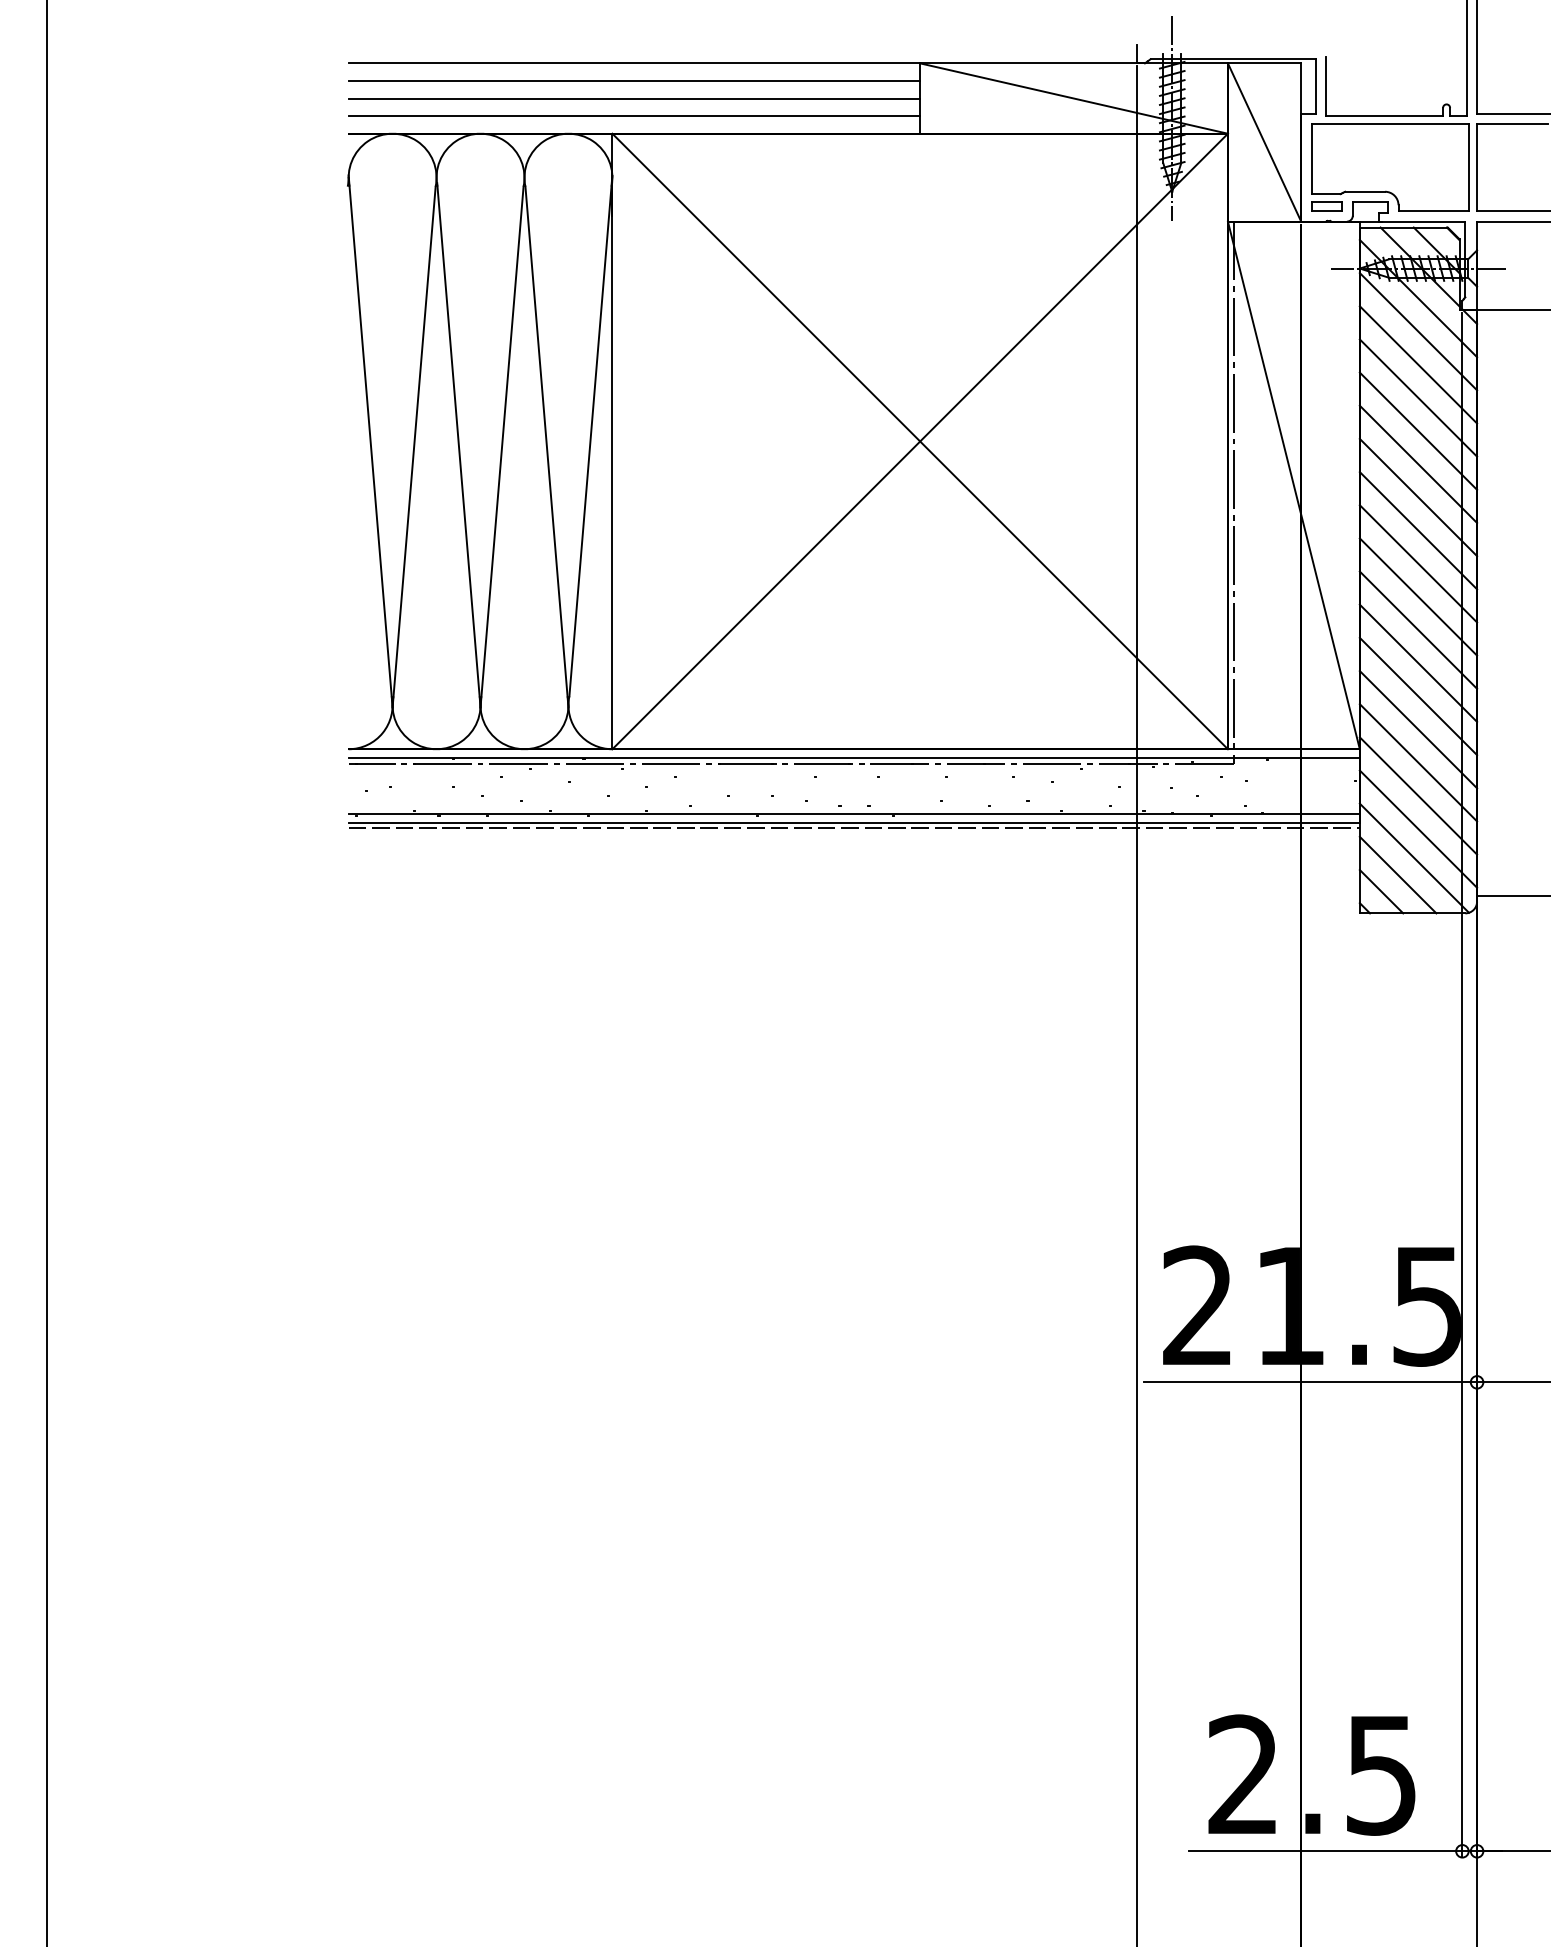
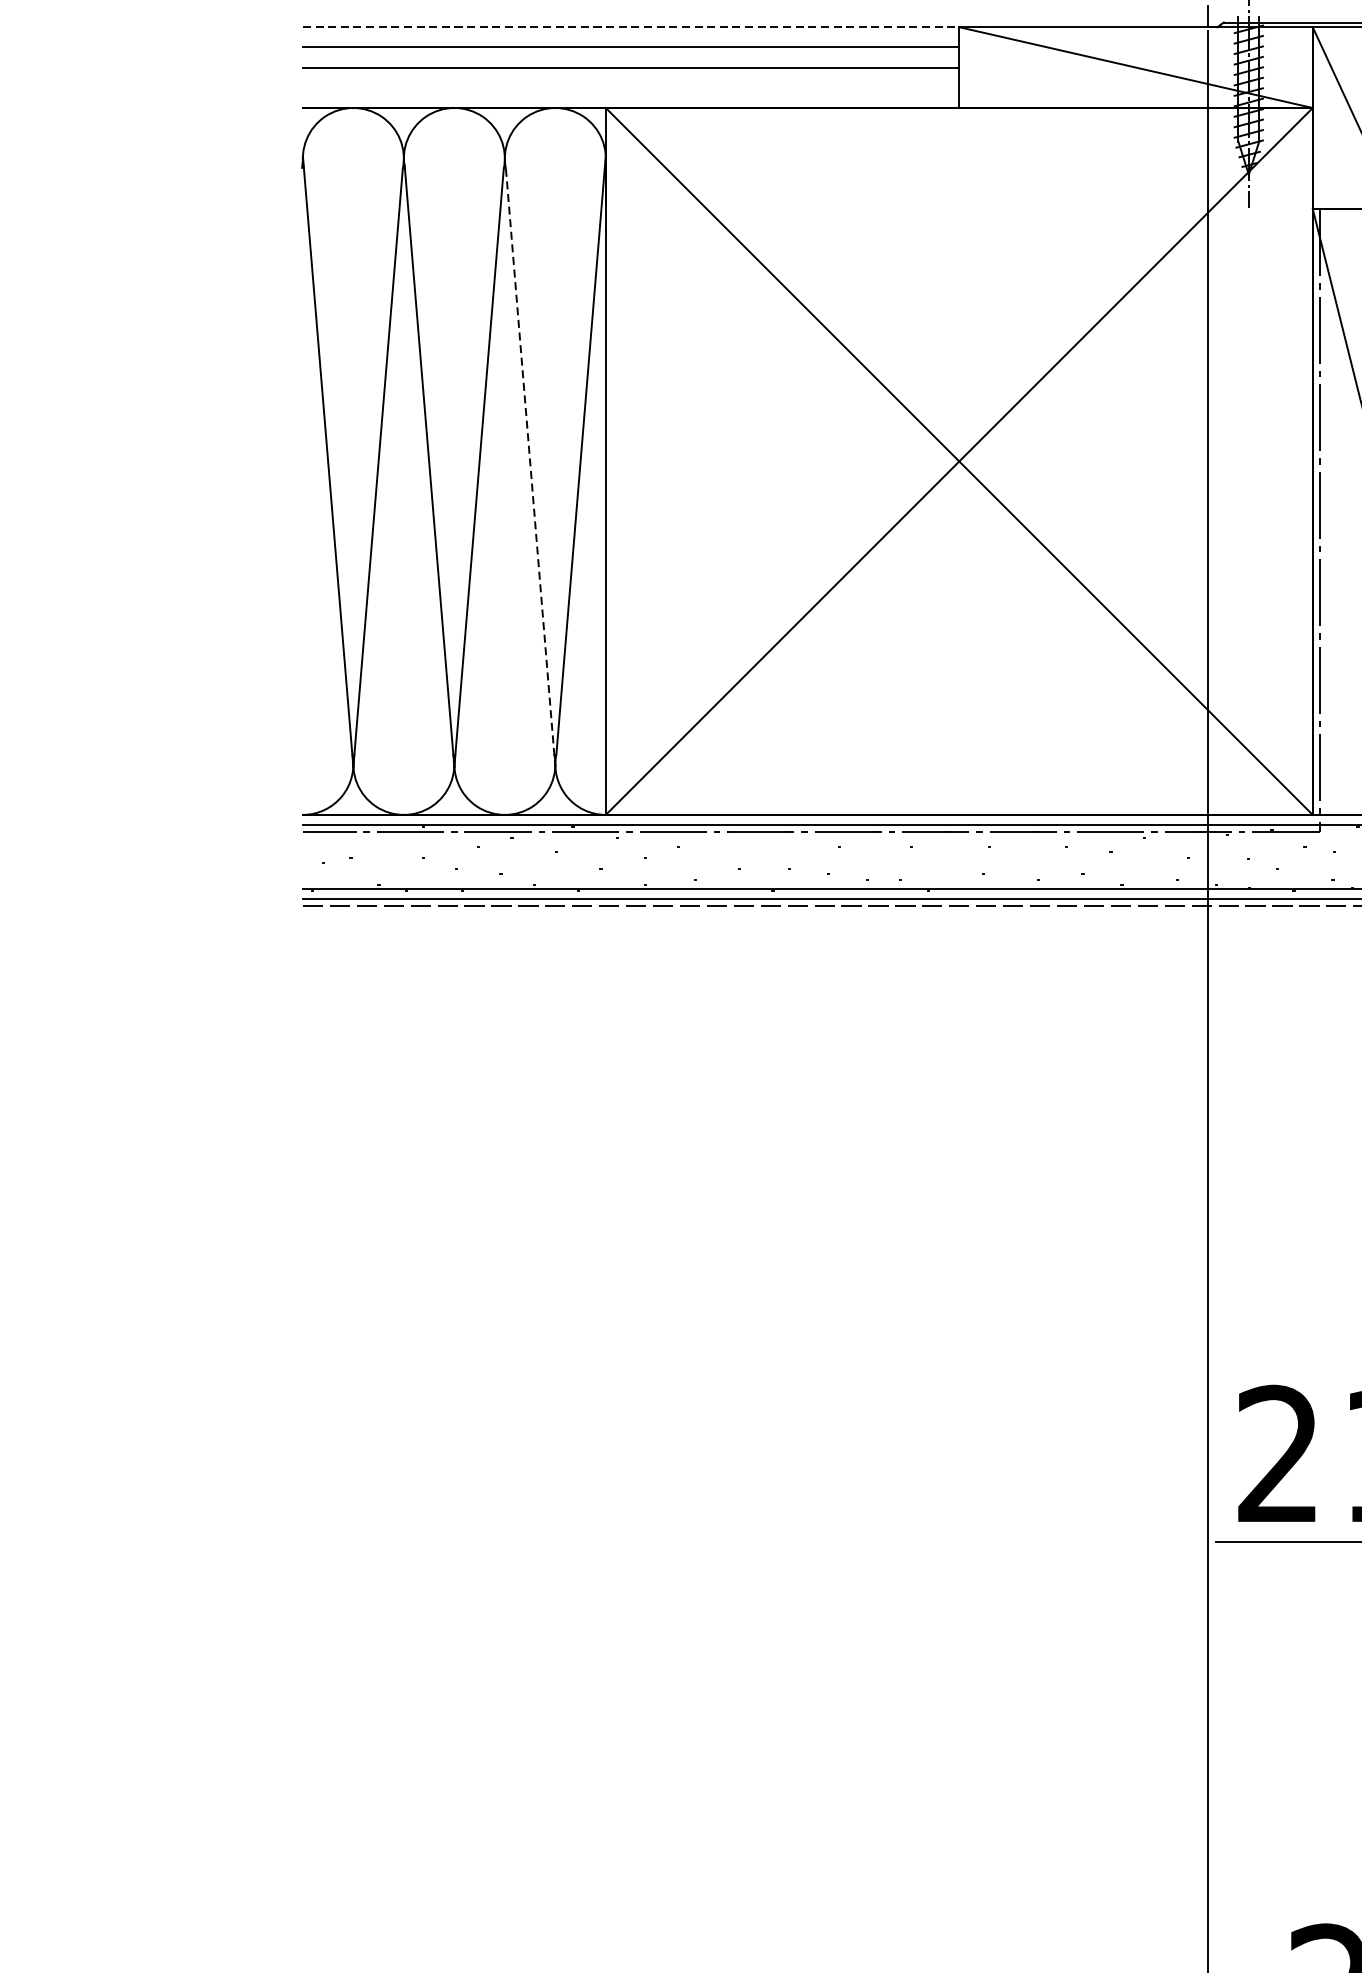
line: (634, 63) -> (631, 27), solid -> dashed
line: (634, 116) -> (631, 88), removed
line: (547, 447) -> (531, 468), solid -> dashed

